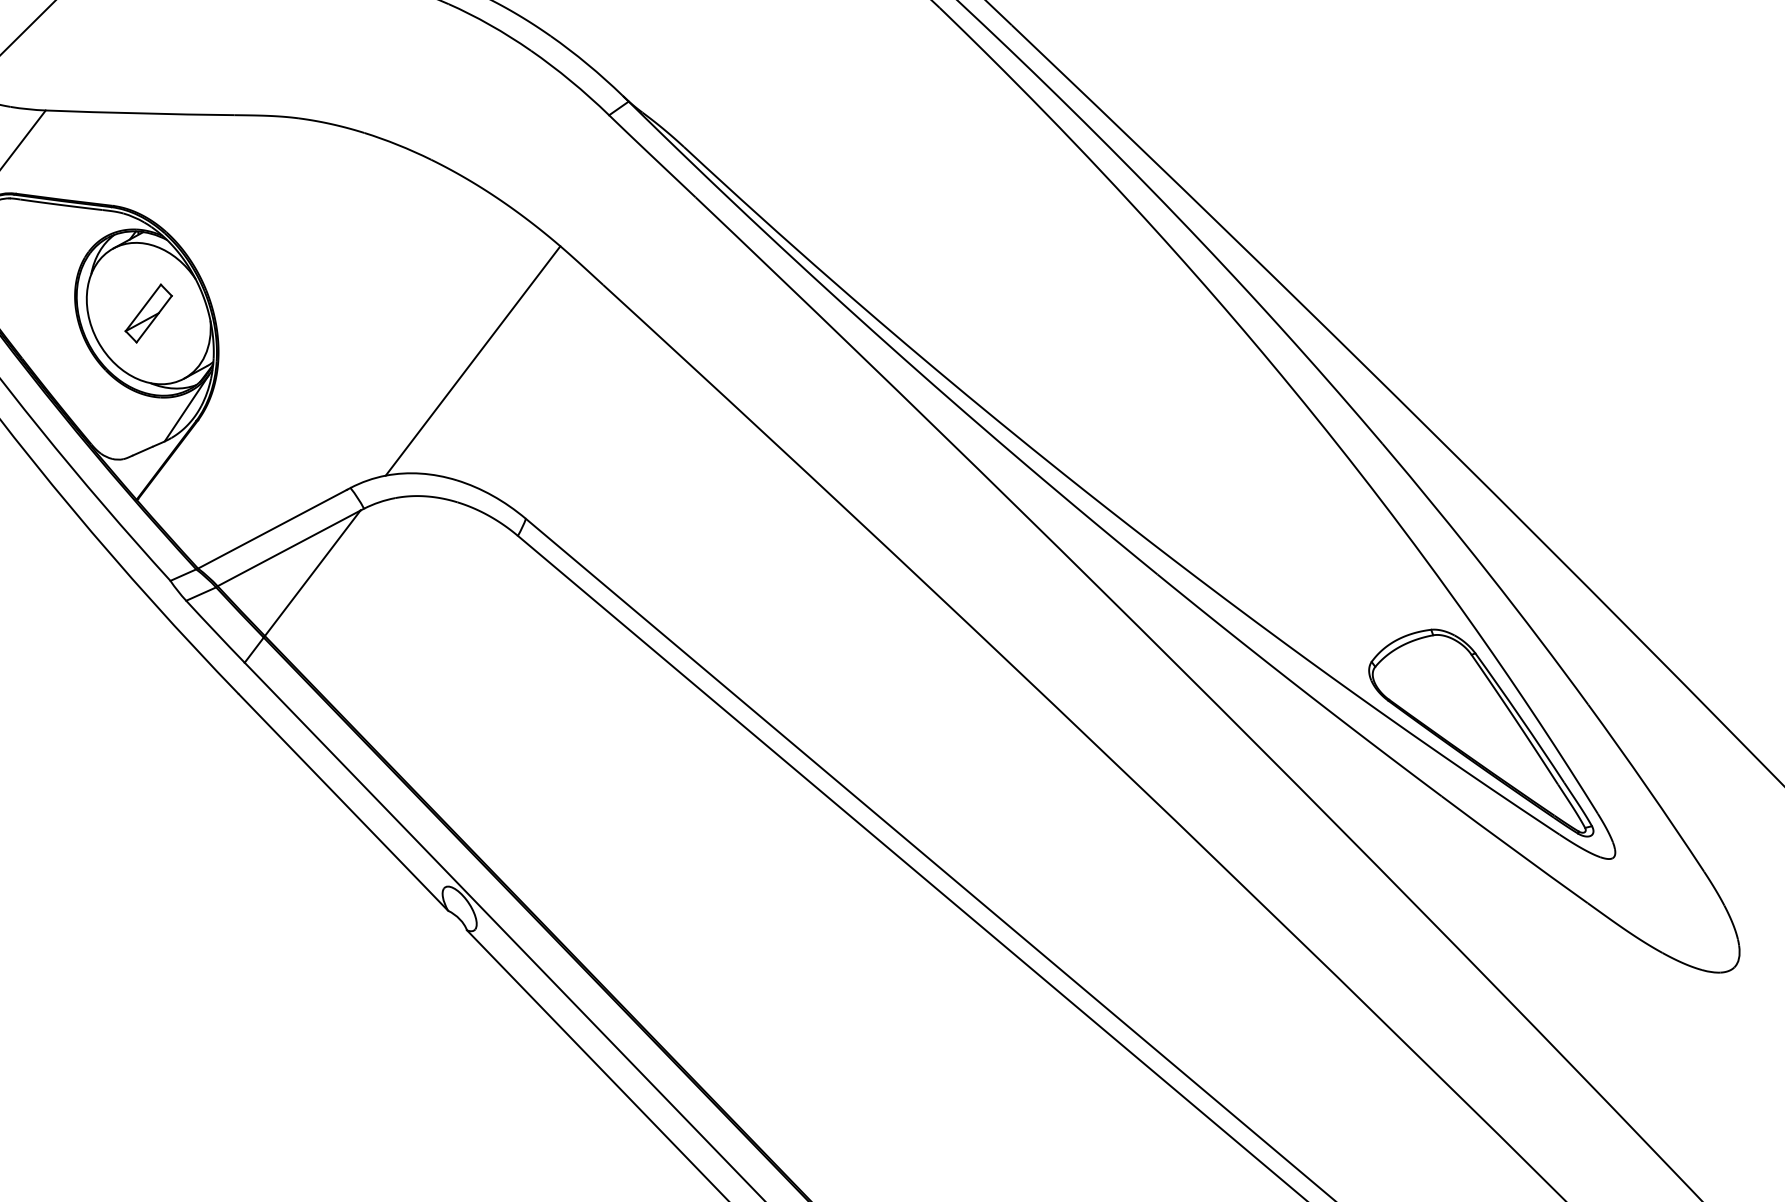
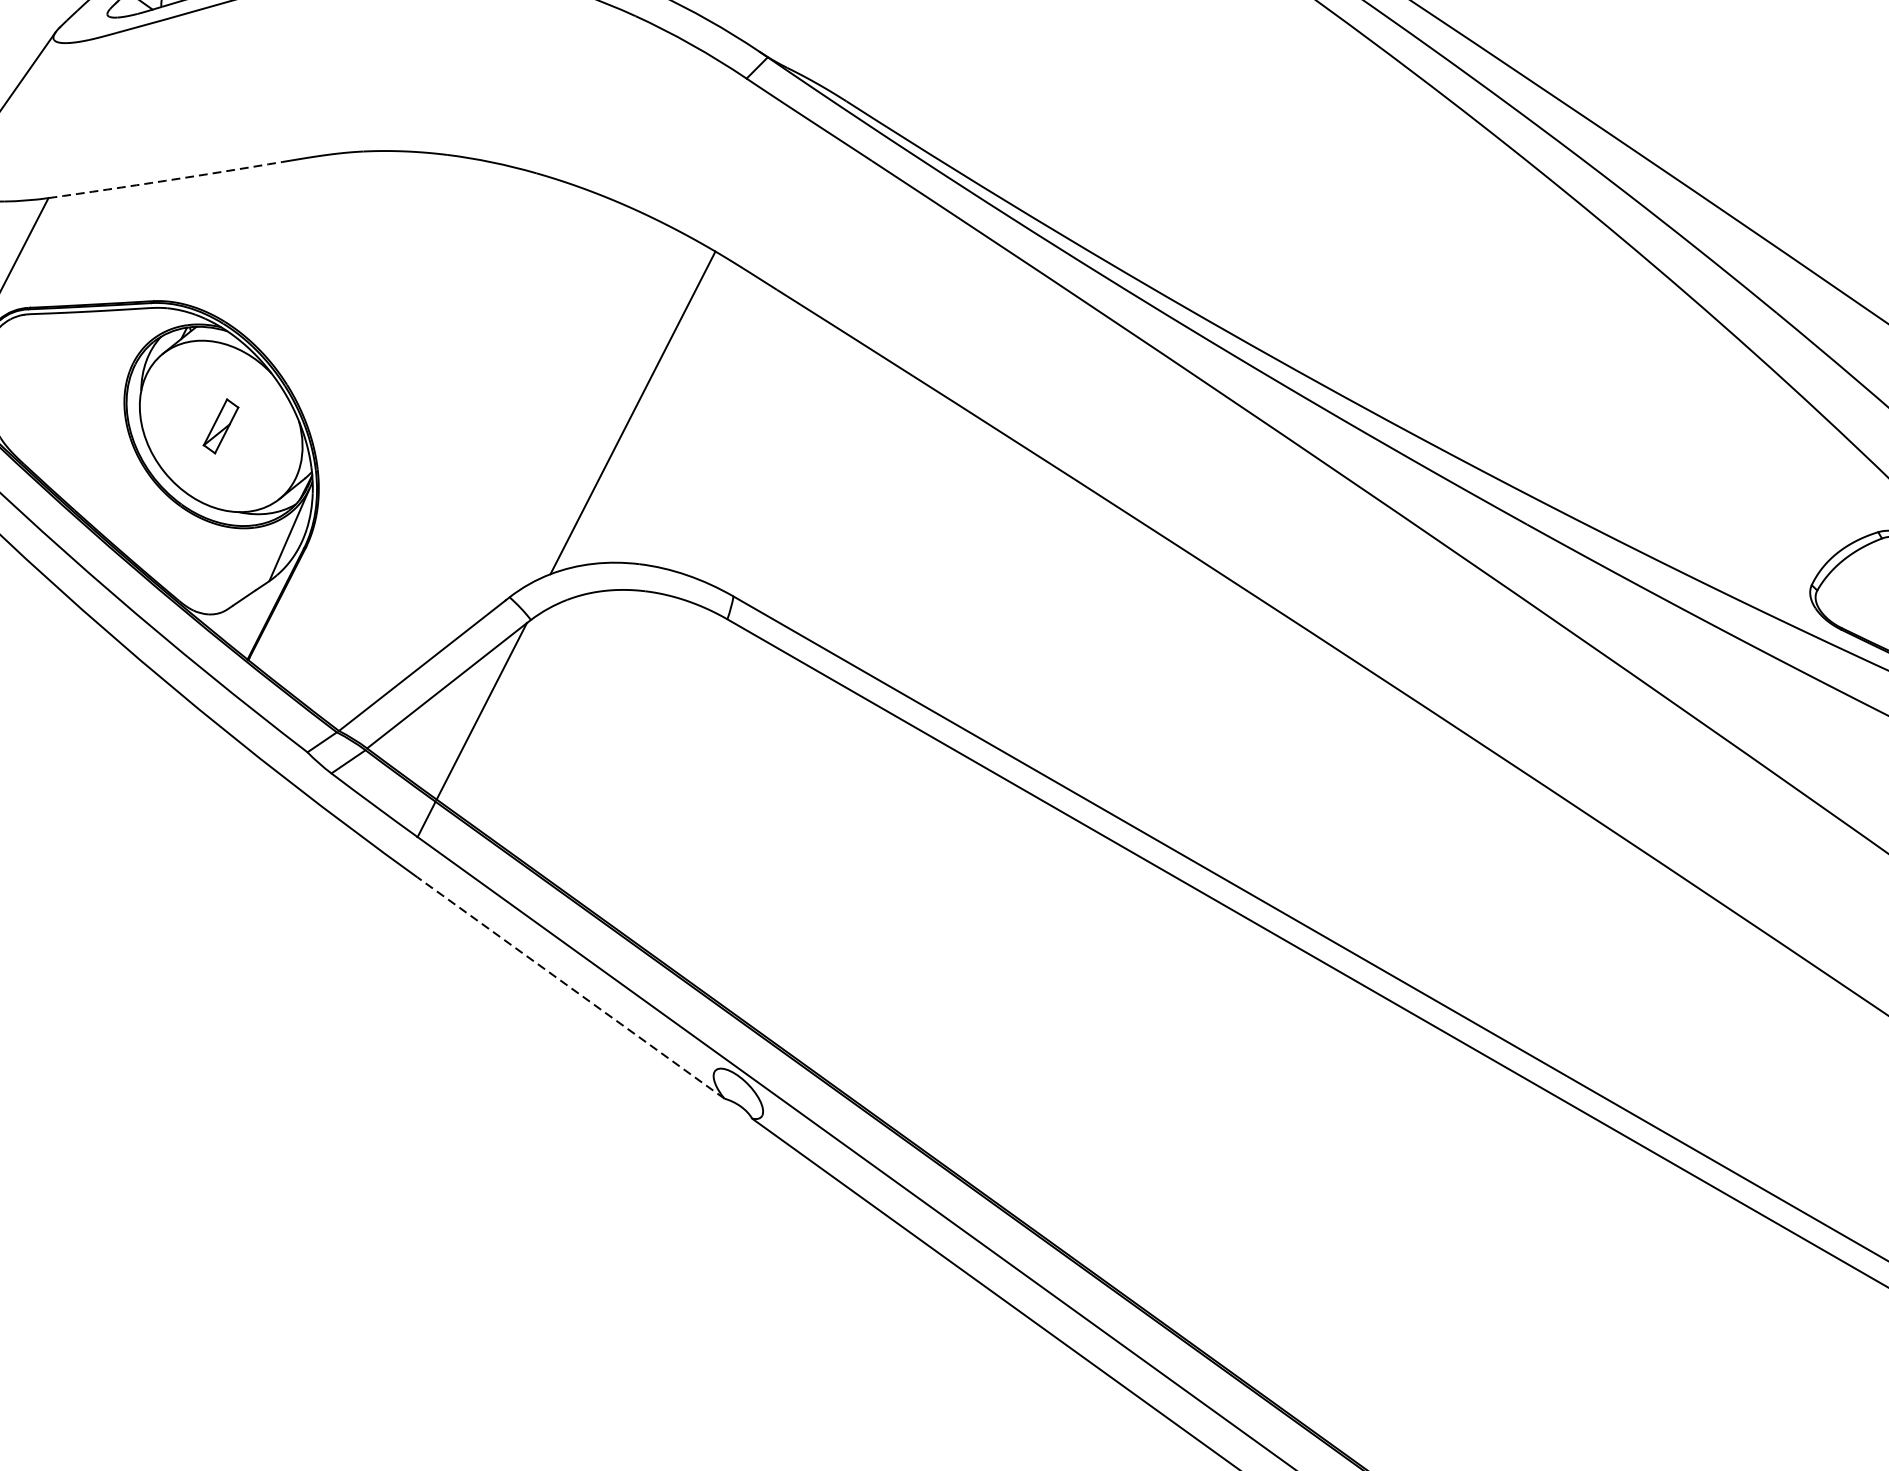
arc: (140, 113) -> (166, 180), solid -> dashed
part: (148, 313) -> (220, 426), size x0.7
line: (343, 802) -> (570, 988), solid -> dashed

